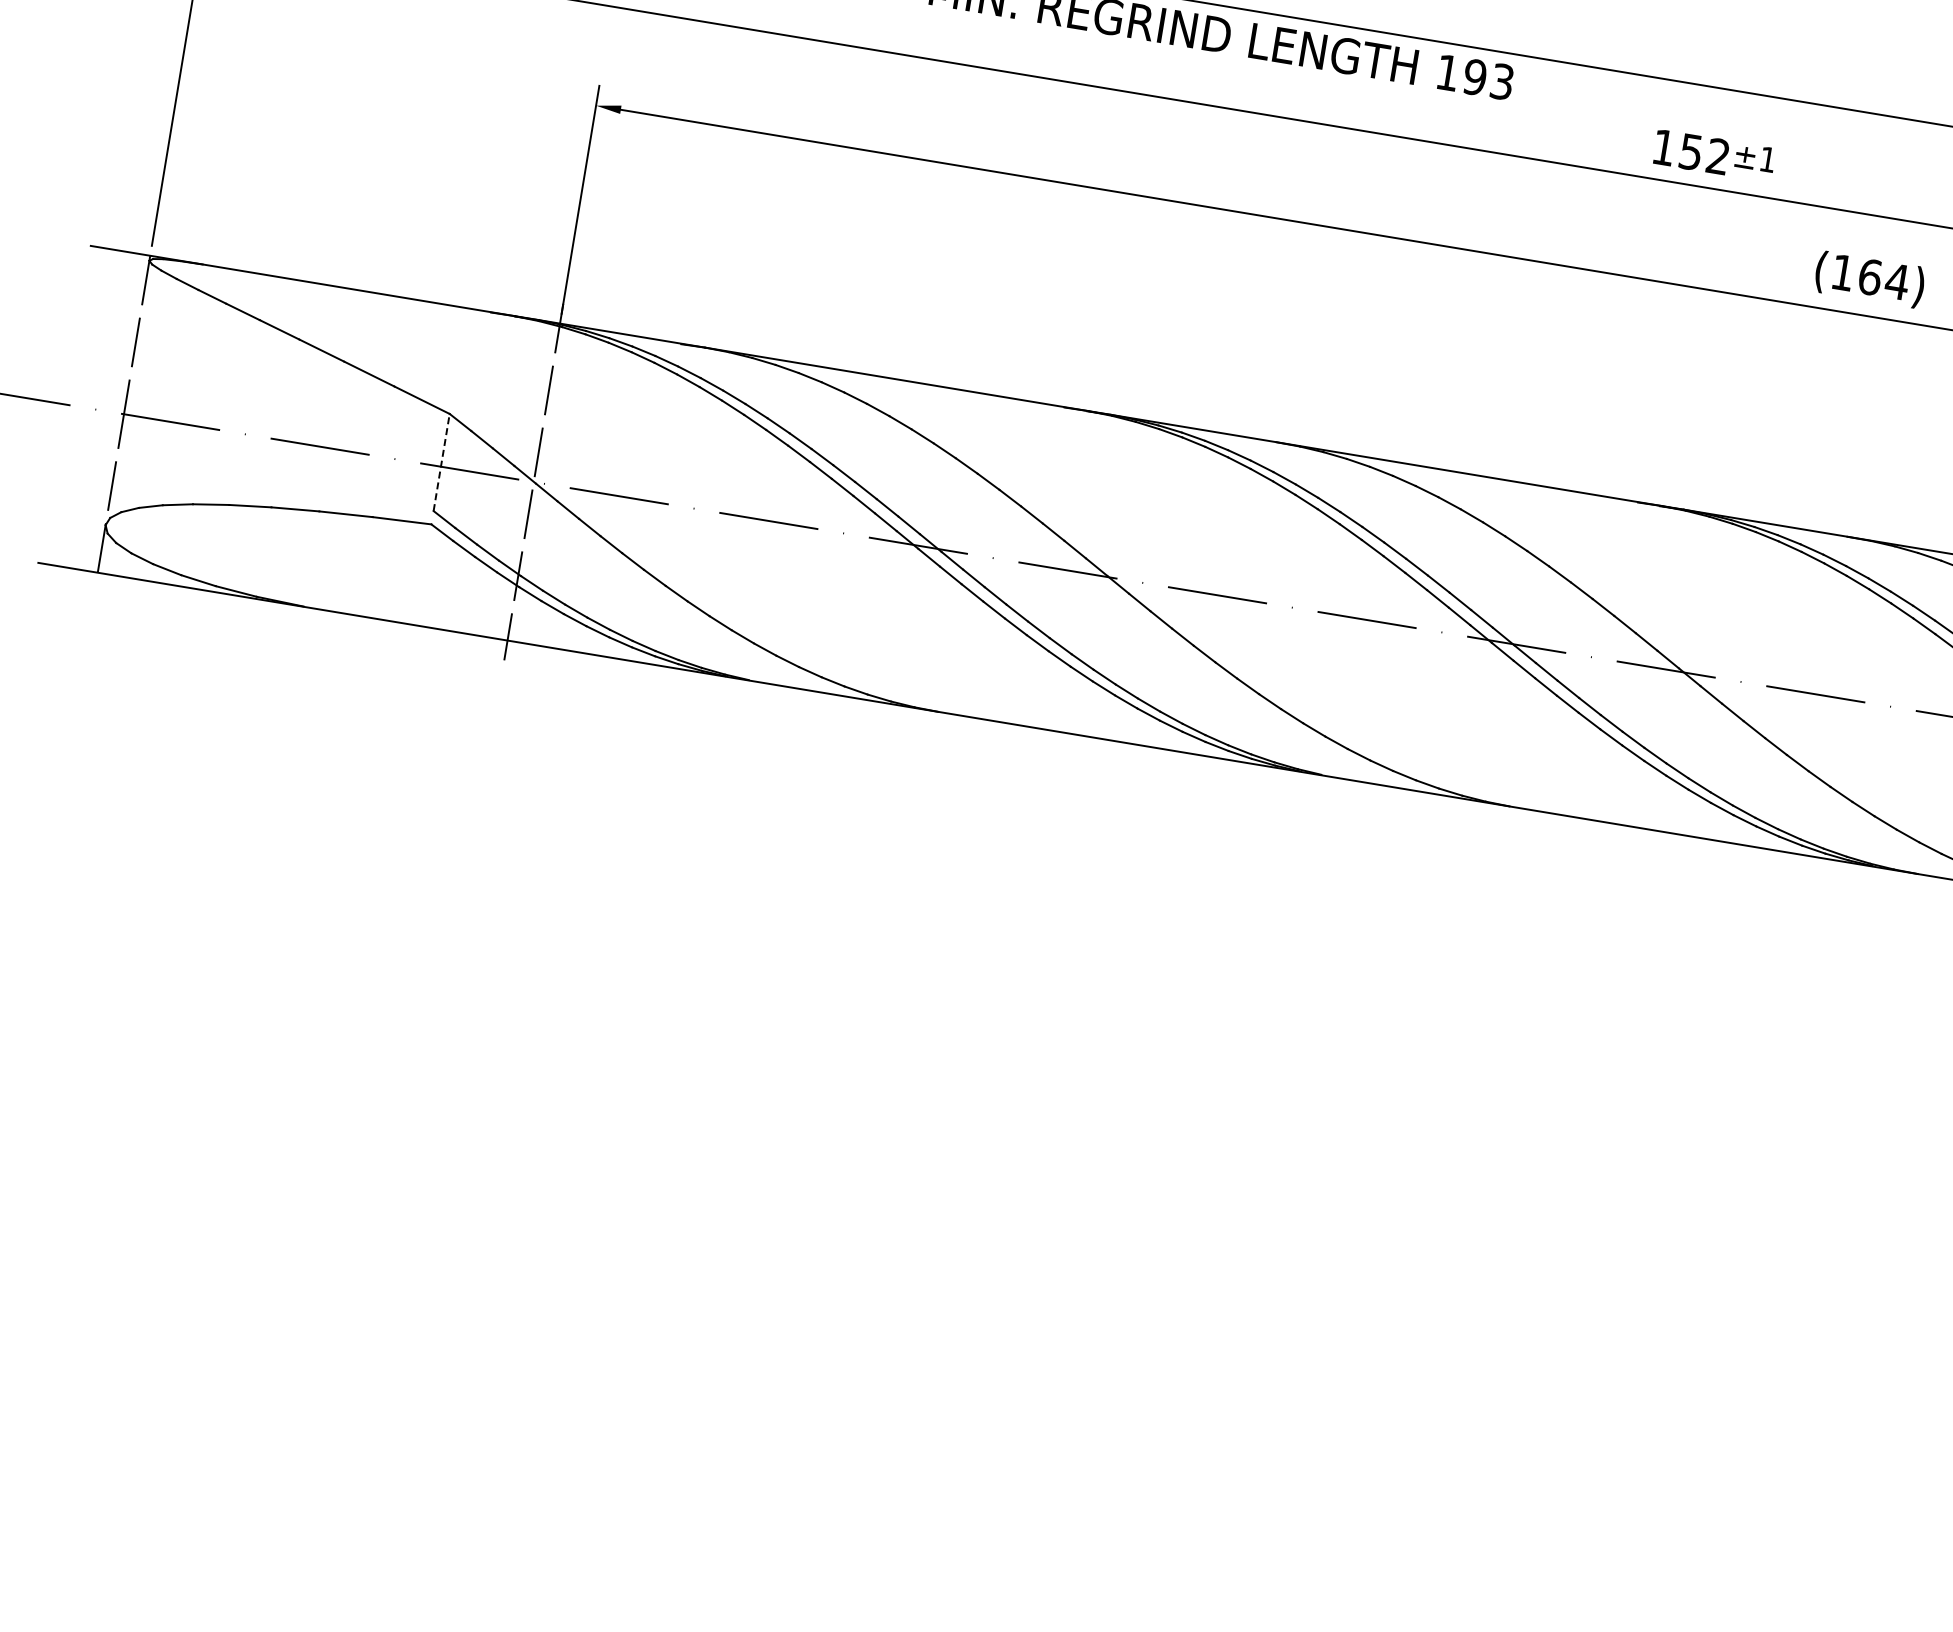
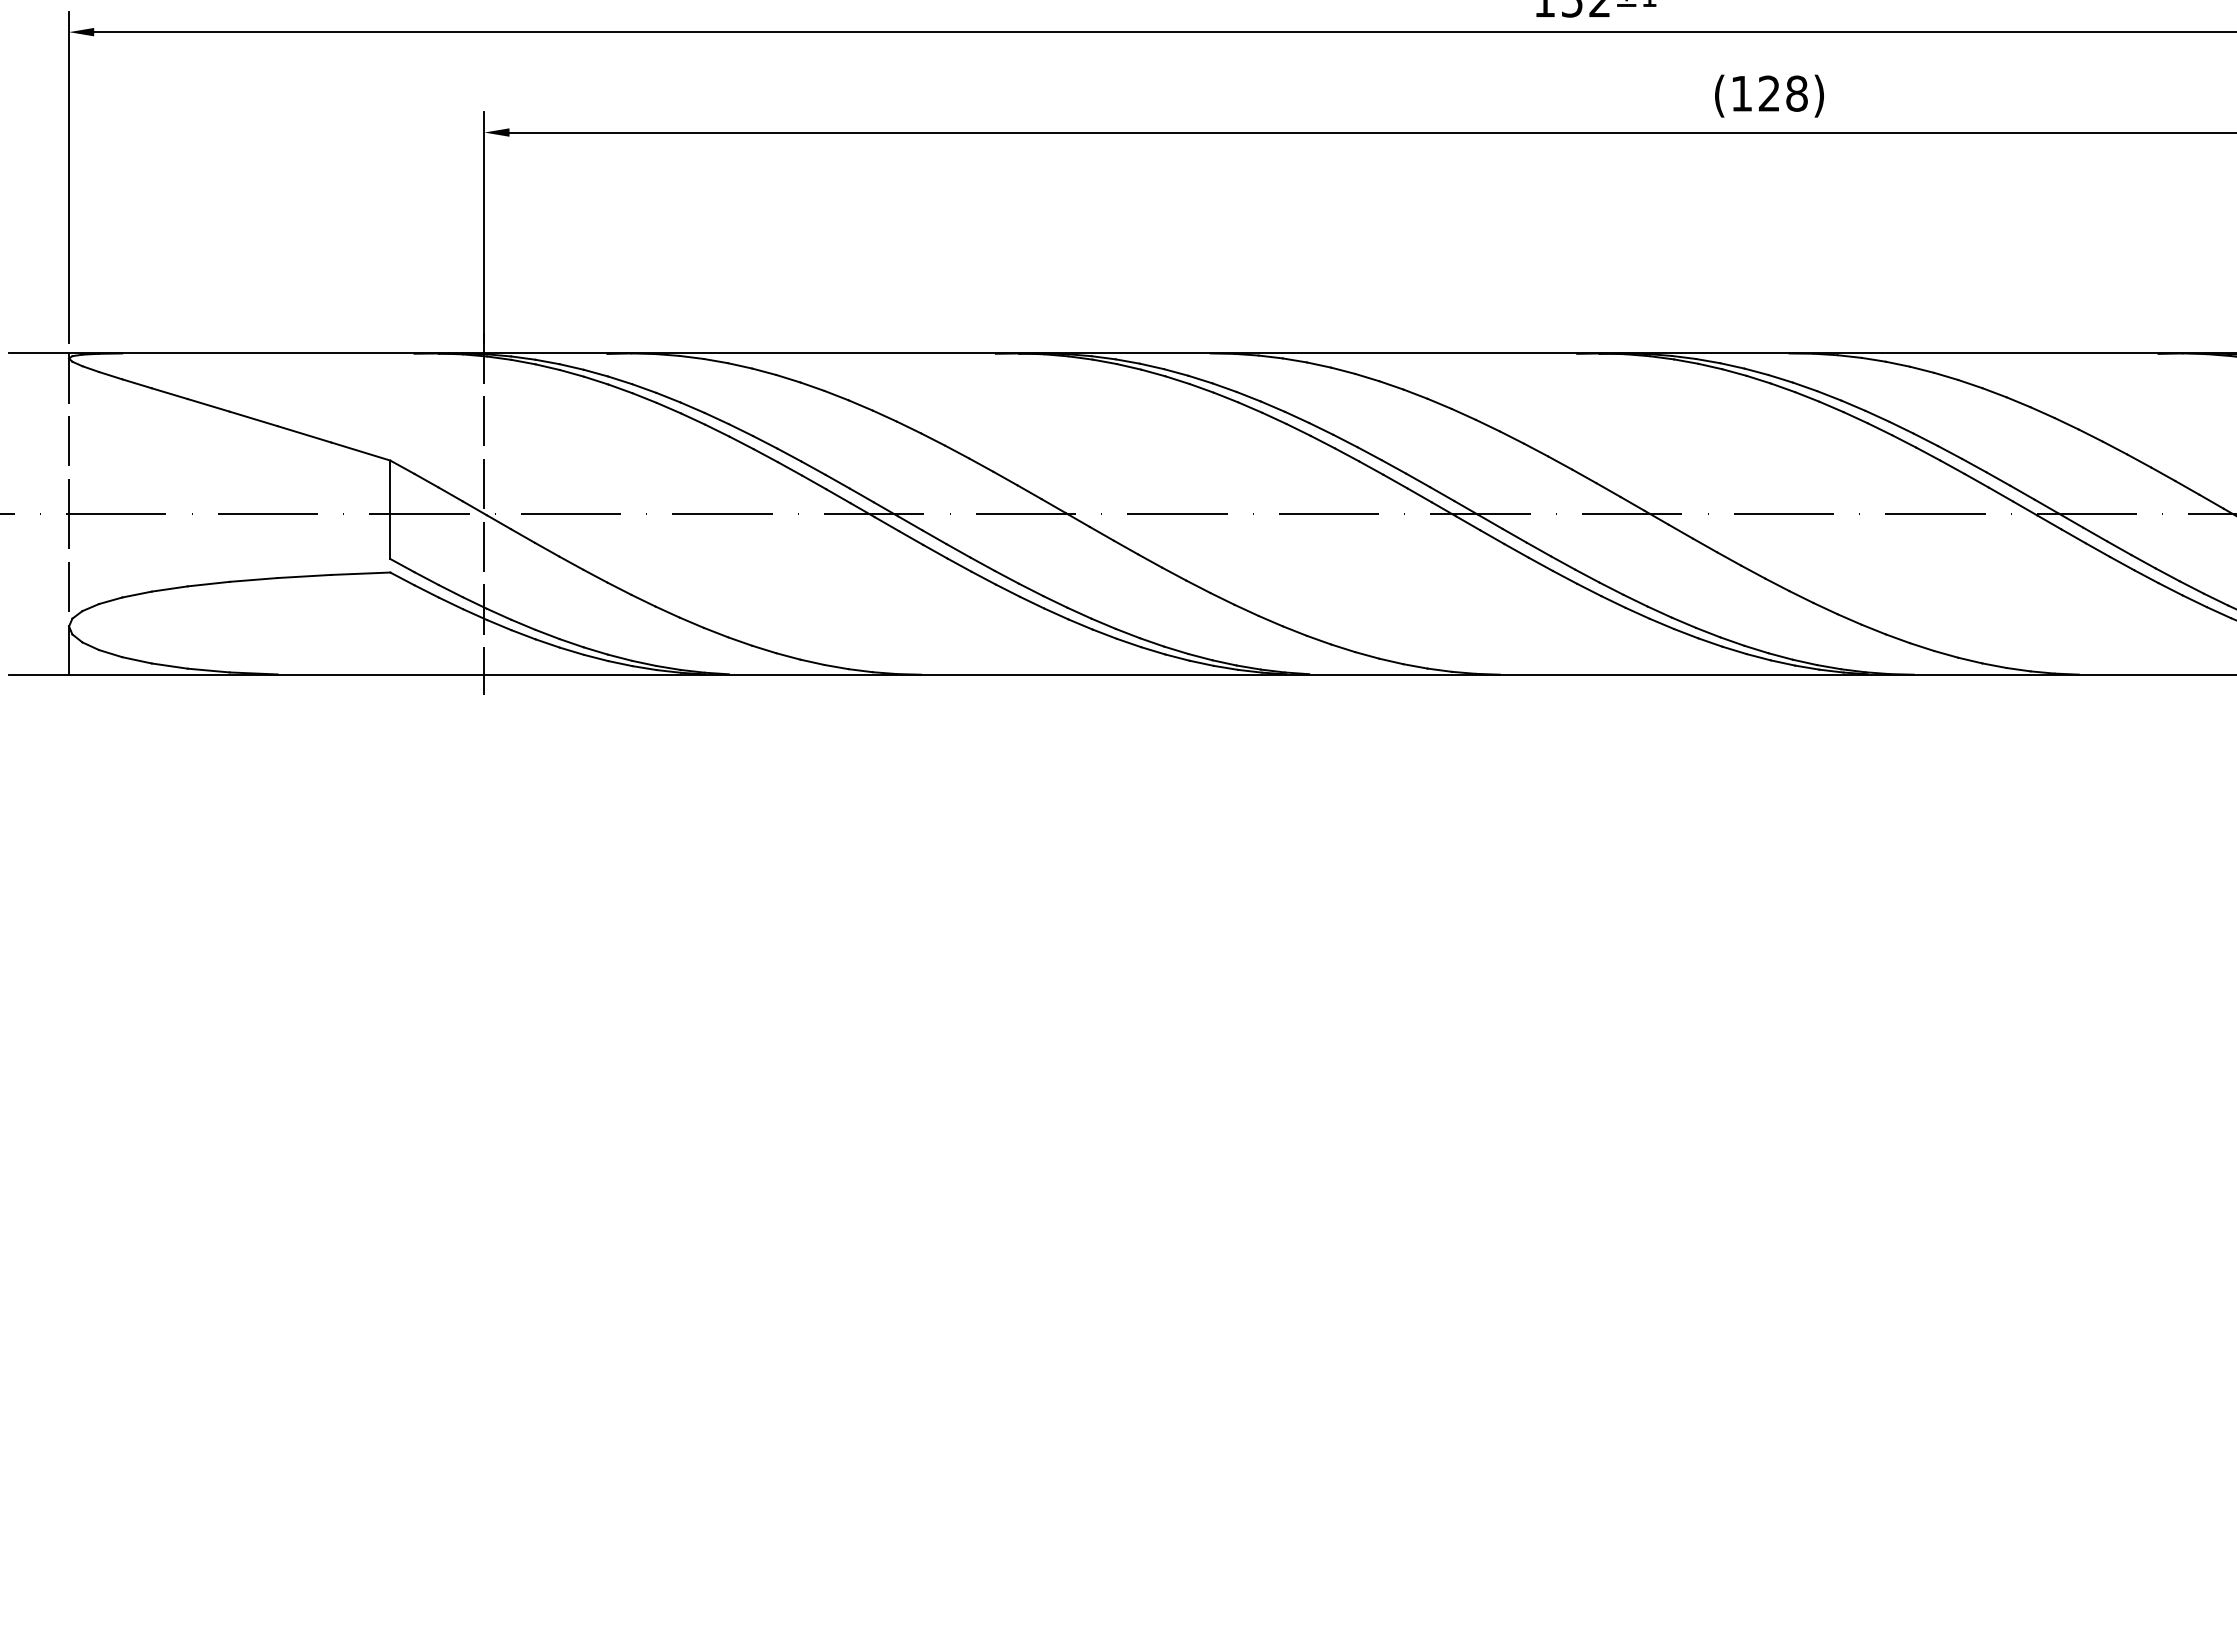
text: (1884, 279) -> (1783, 93), (164) -> (128)
line: (441, 462) -> (390, 509), dashed -> solid

